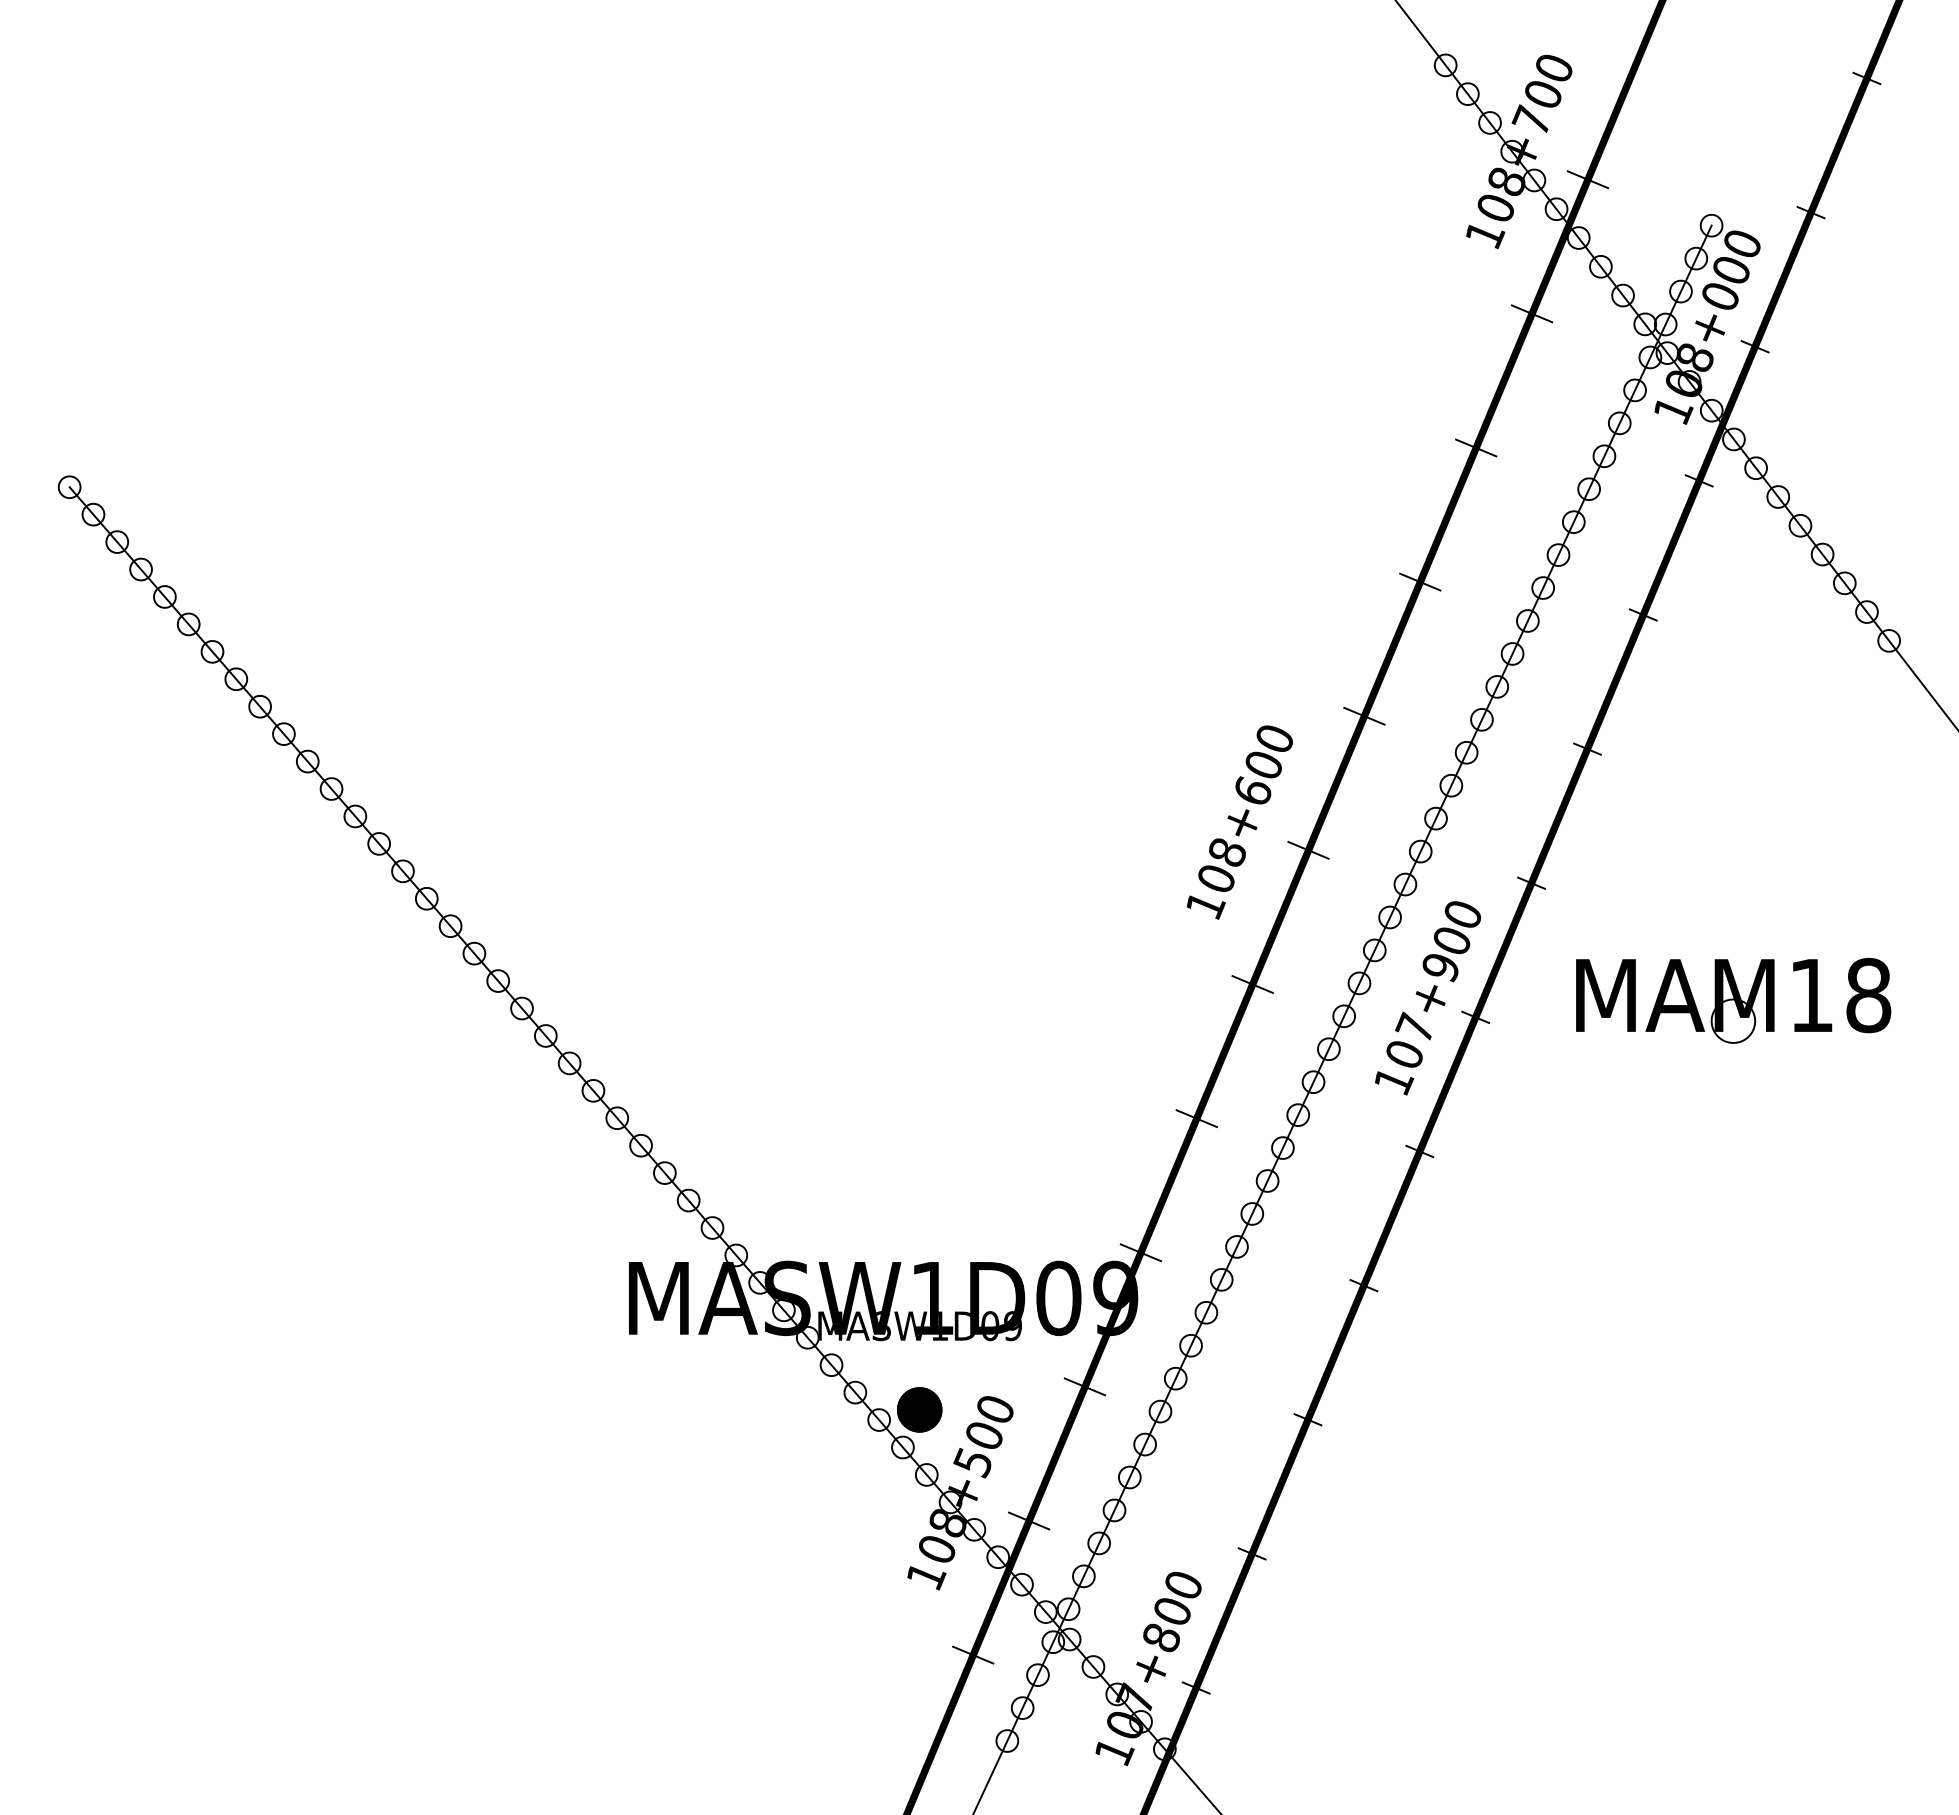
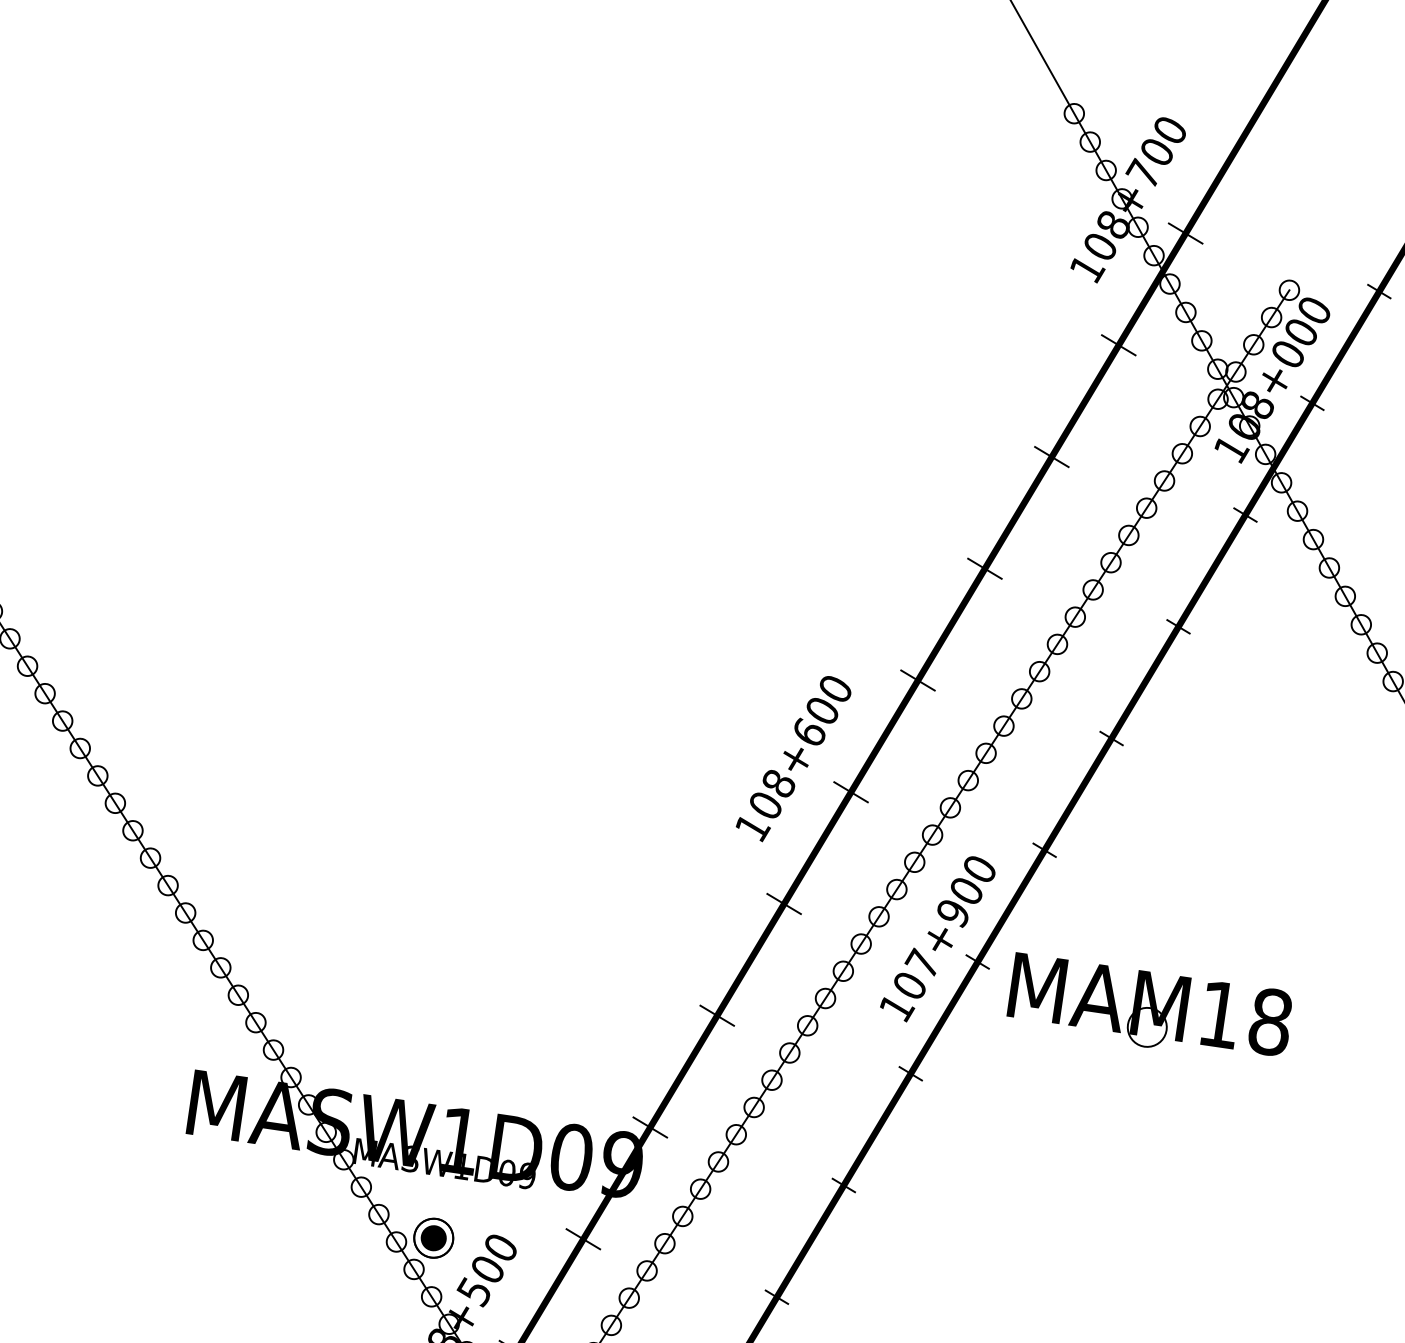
part: (1733, 1000) -> (1150, 1009), moved
fill: (919, 1409) -> (433, 1237), removed

